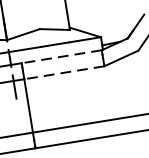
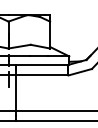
line: (60, 56) -> (41, 64), dashed -> solid
line: (63, 72) -> (41, 75), dashed -> solid

